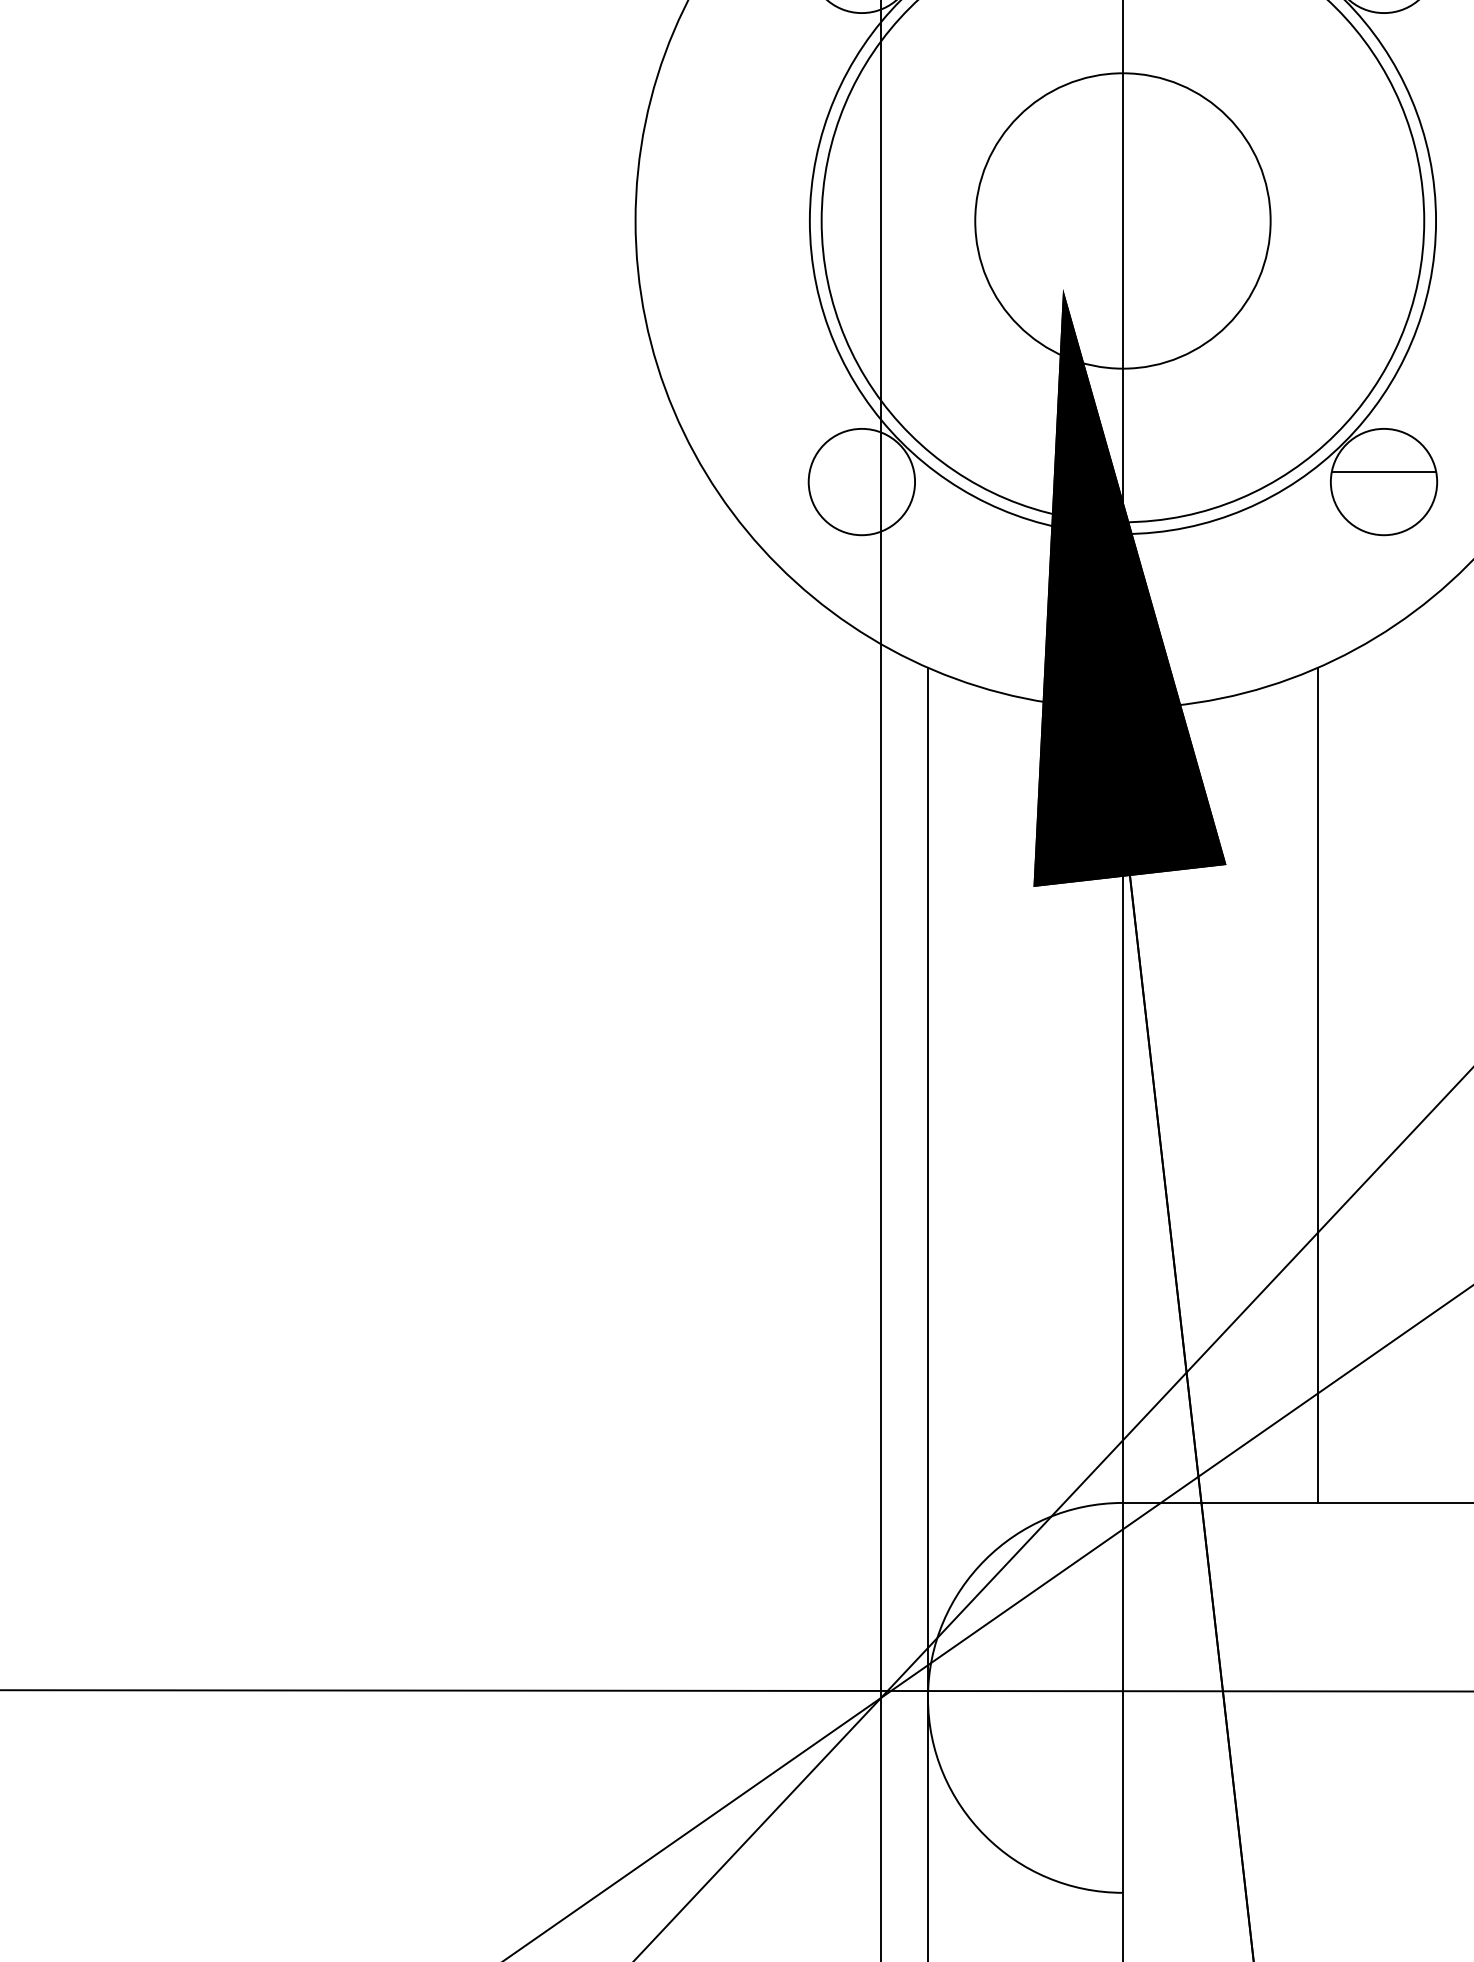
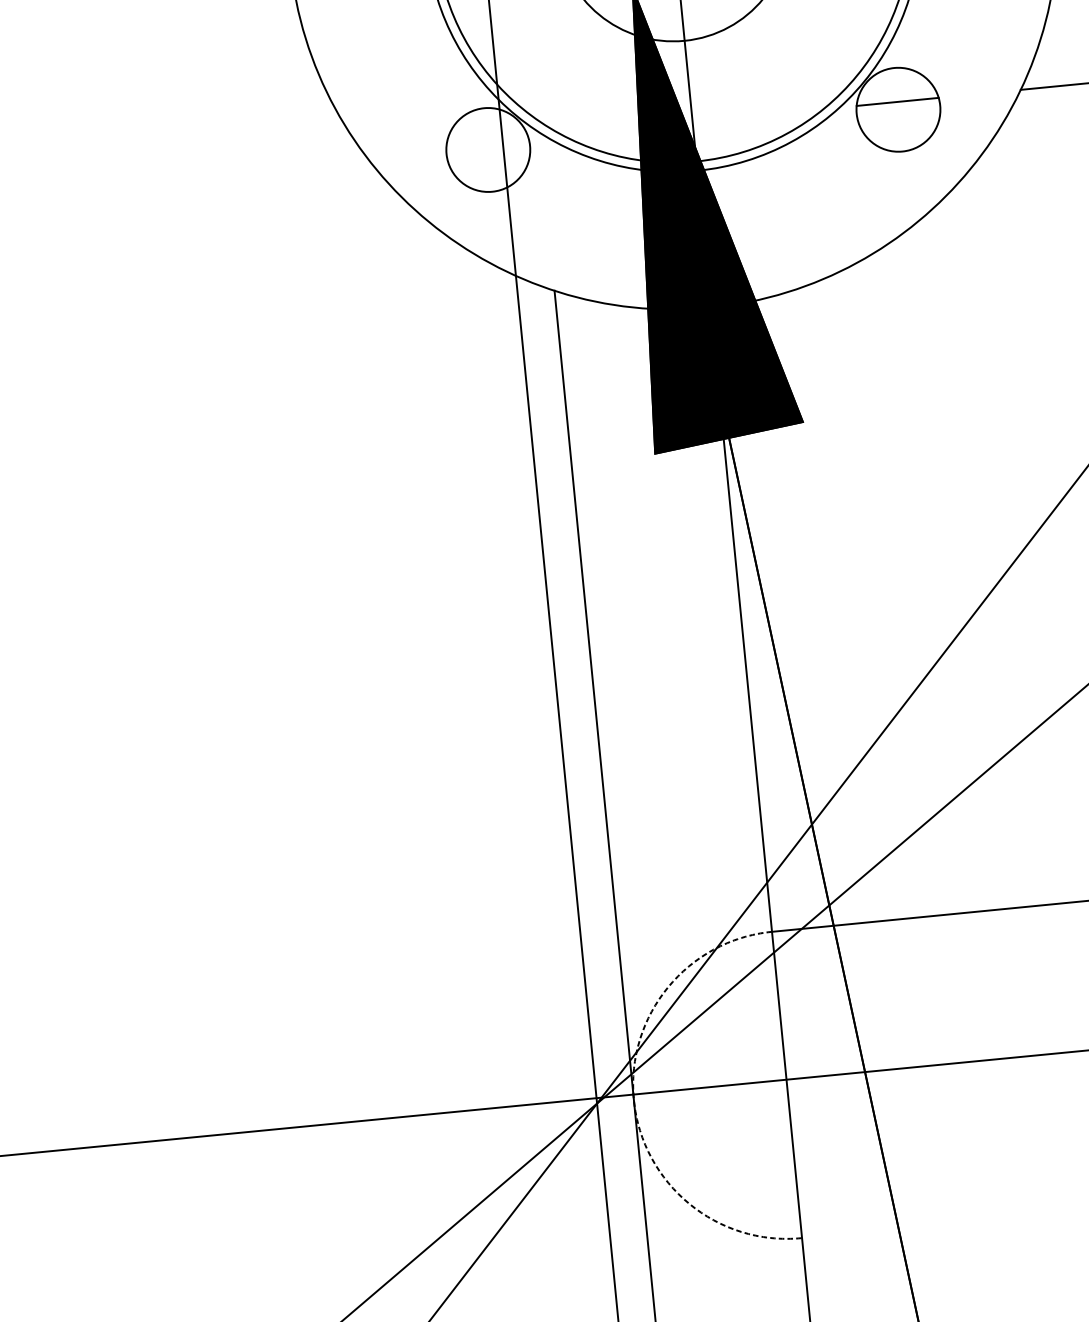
line: (1317, 1084) -> (892, 588), removed
arc: (928, 1697) -> (634, 1099), solid -> dashed

